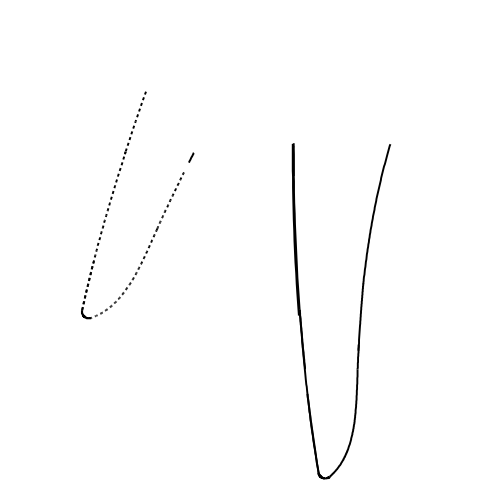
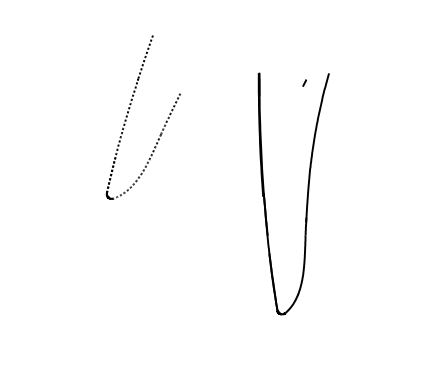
curve: (191, 156) -> (304, 82), moved

